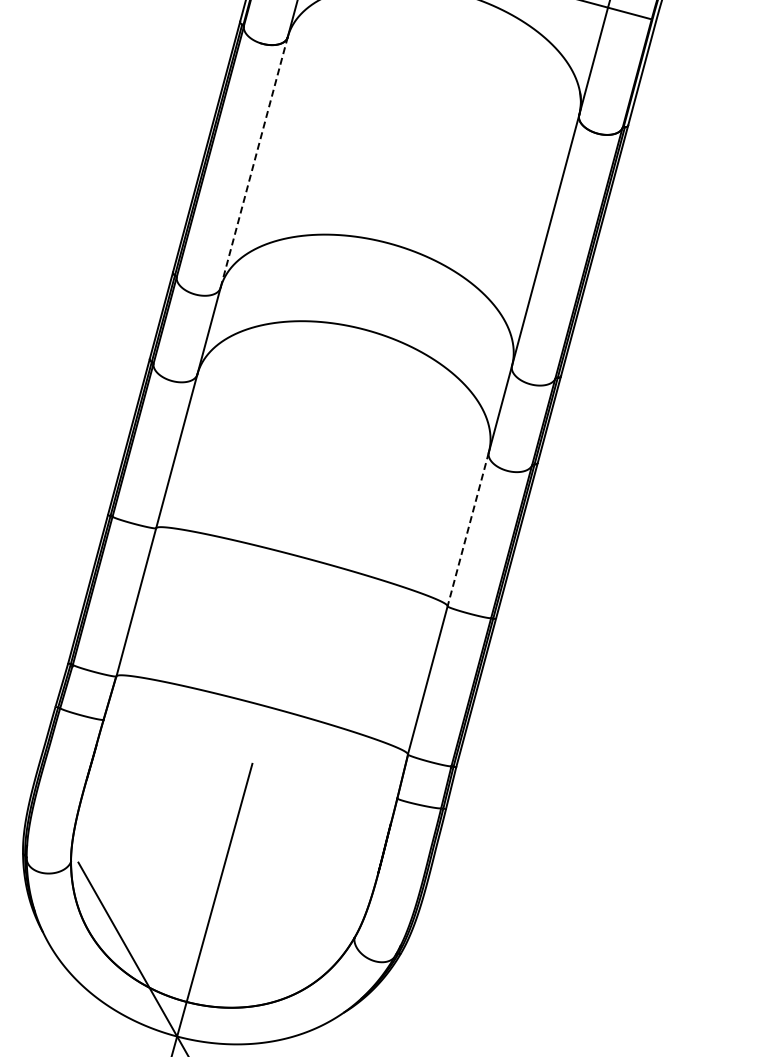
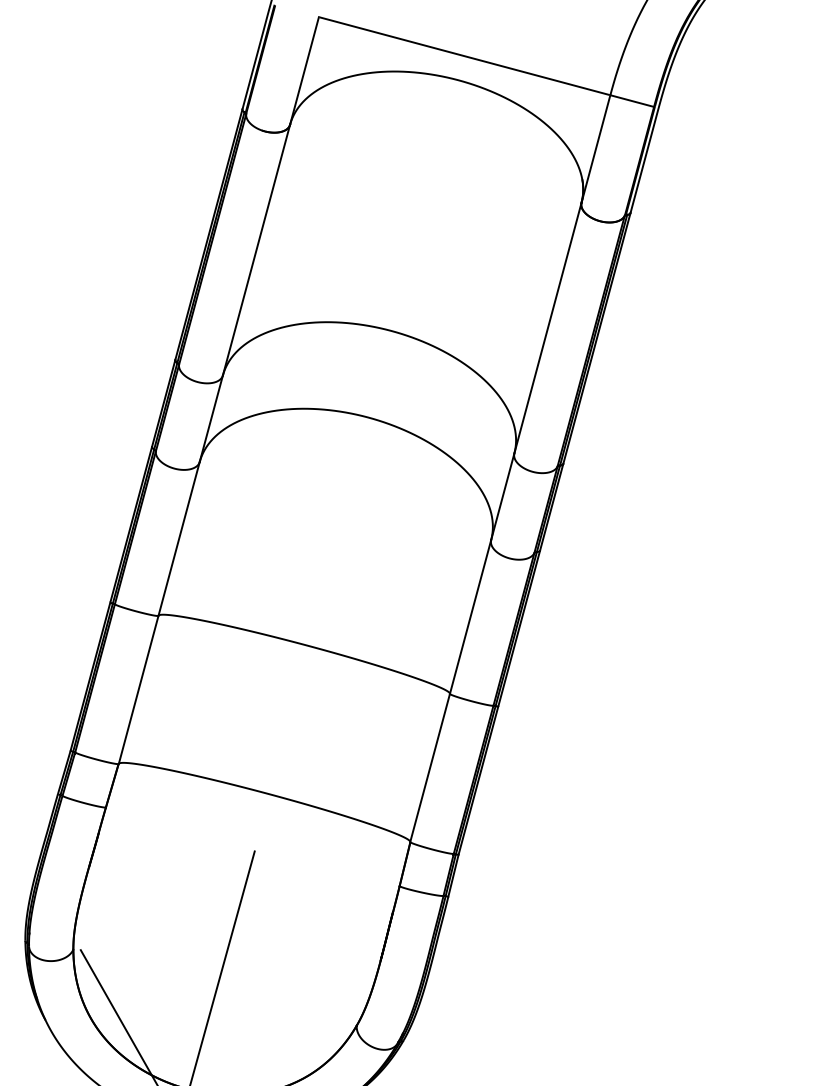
line: (254, 162) -> (256, 250), dashed -> solid
line: (468, 528) -> (470, 616), dashed -> solid

